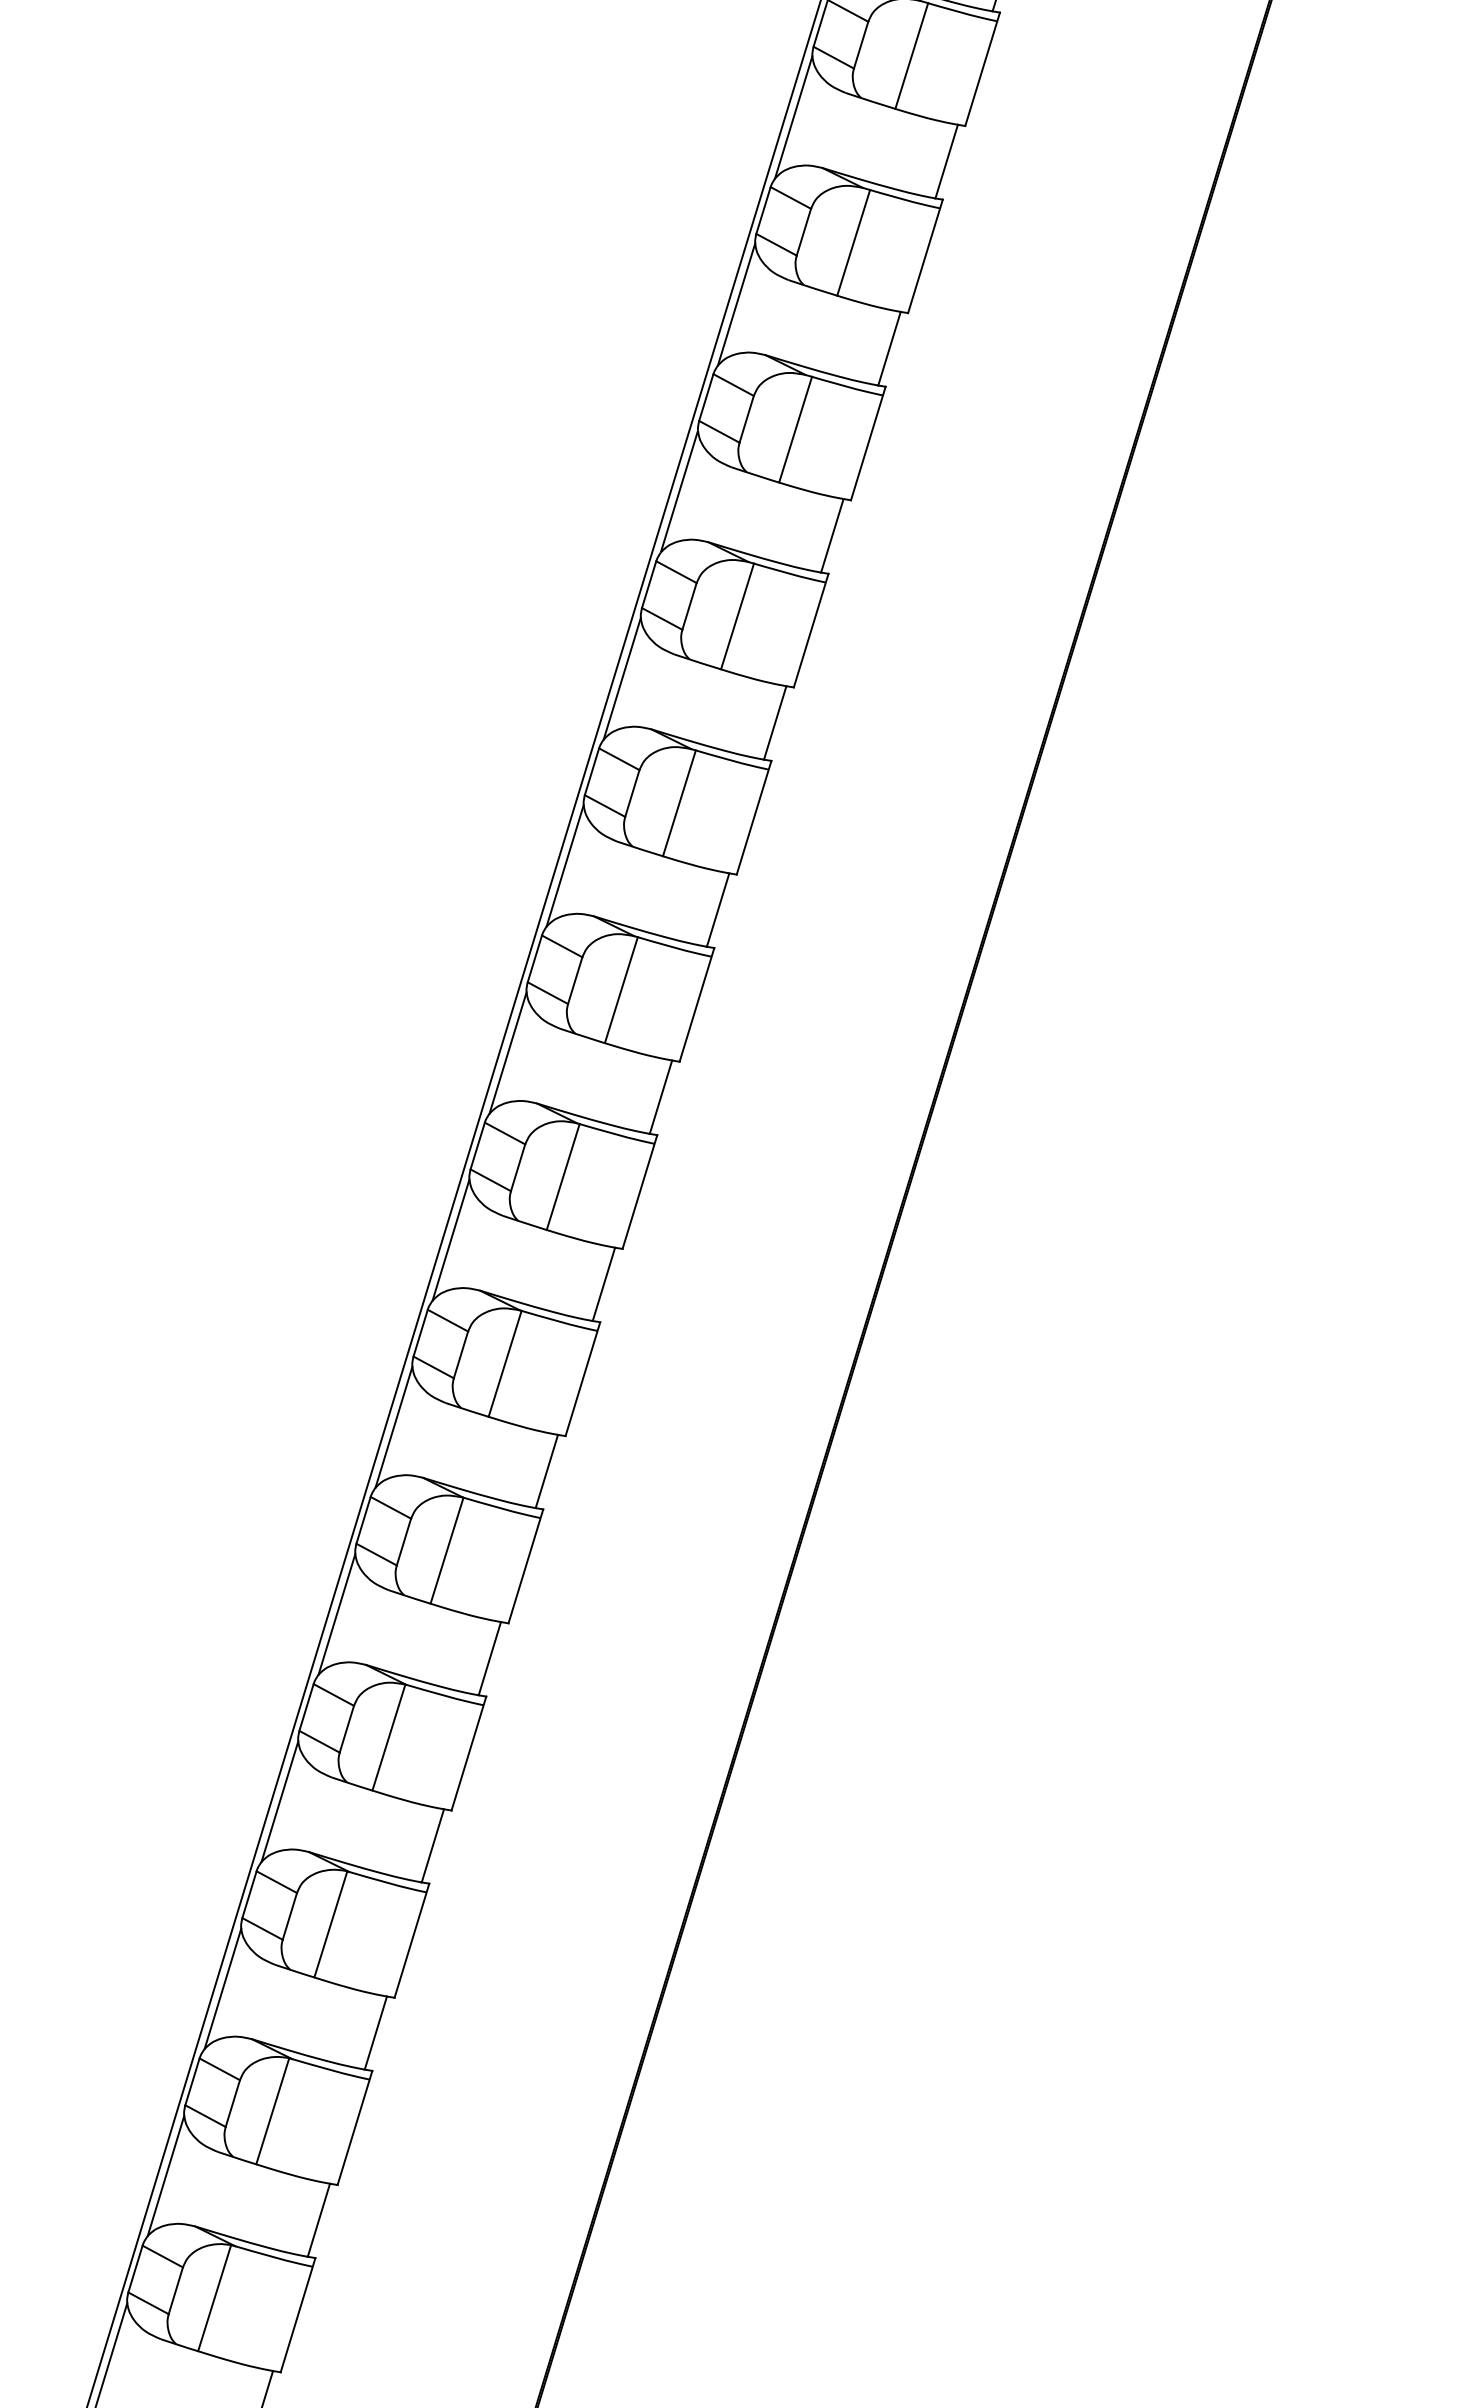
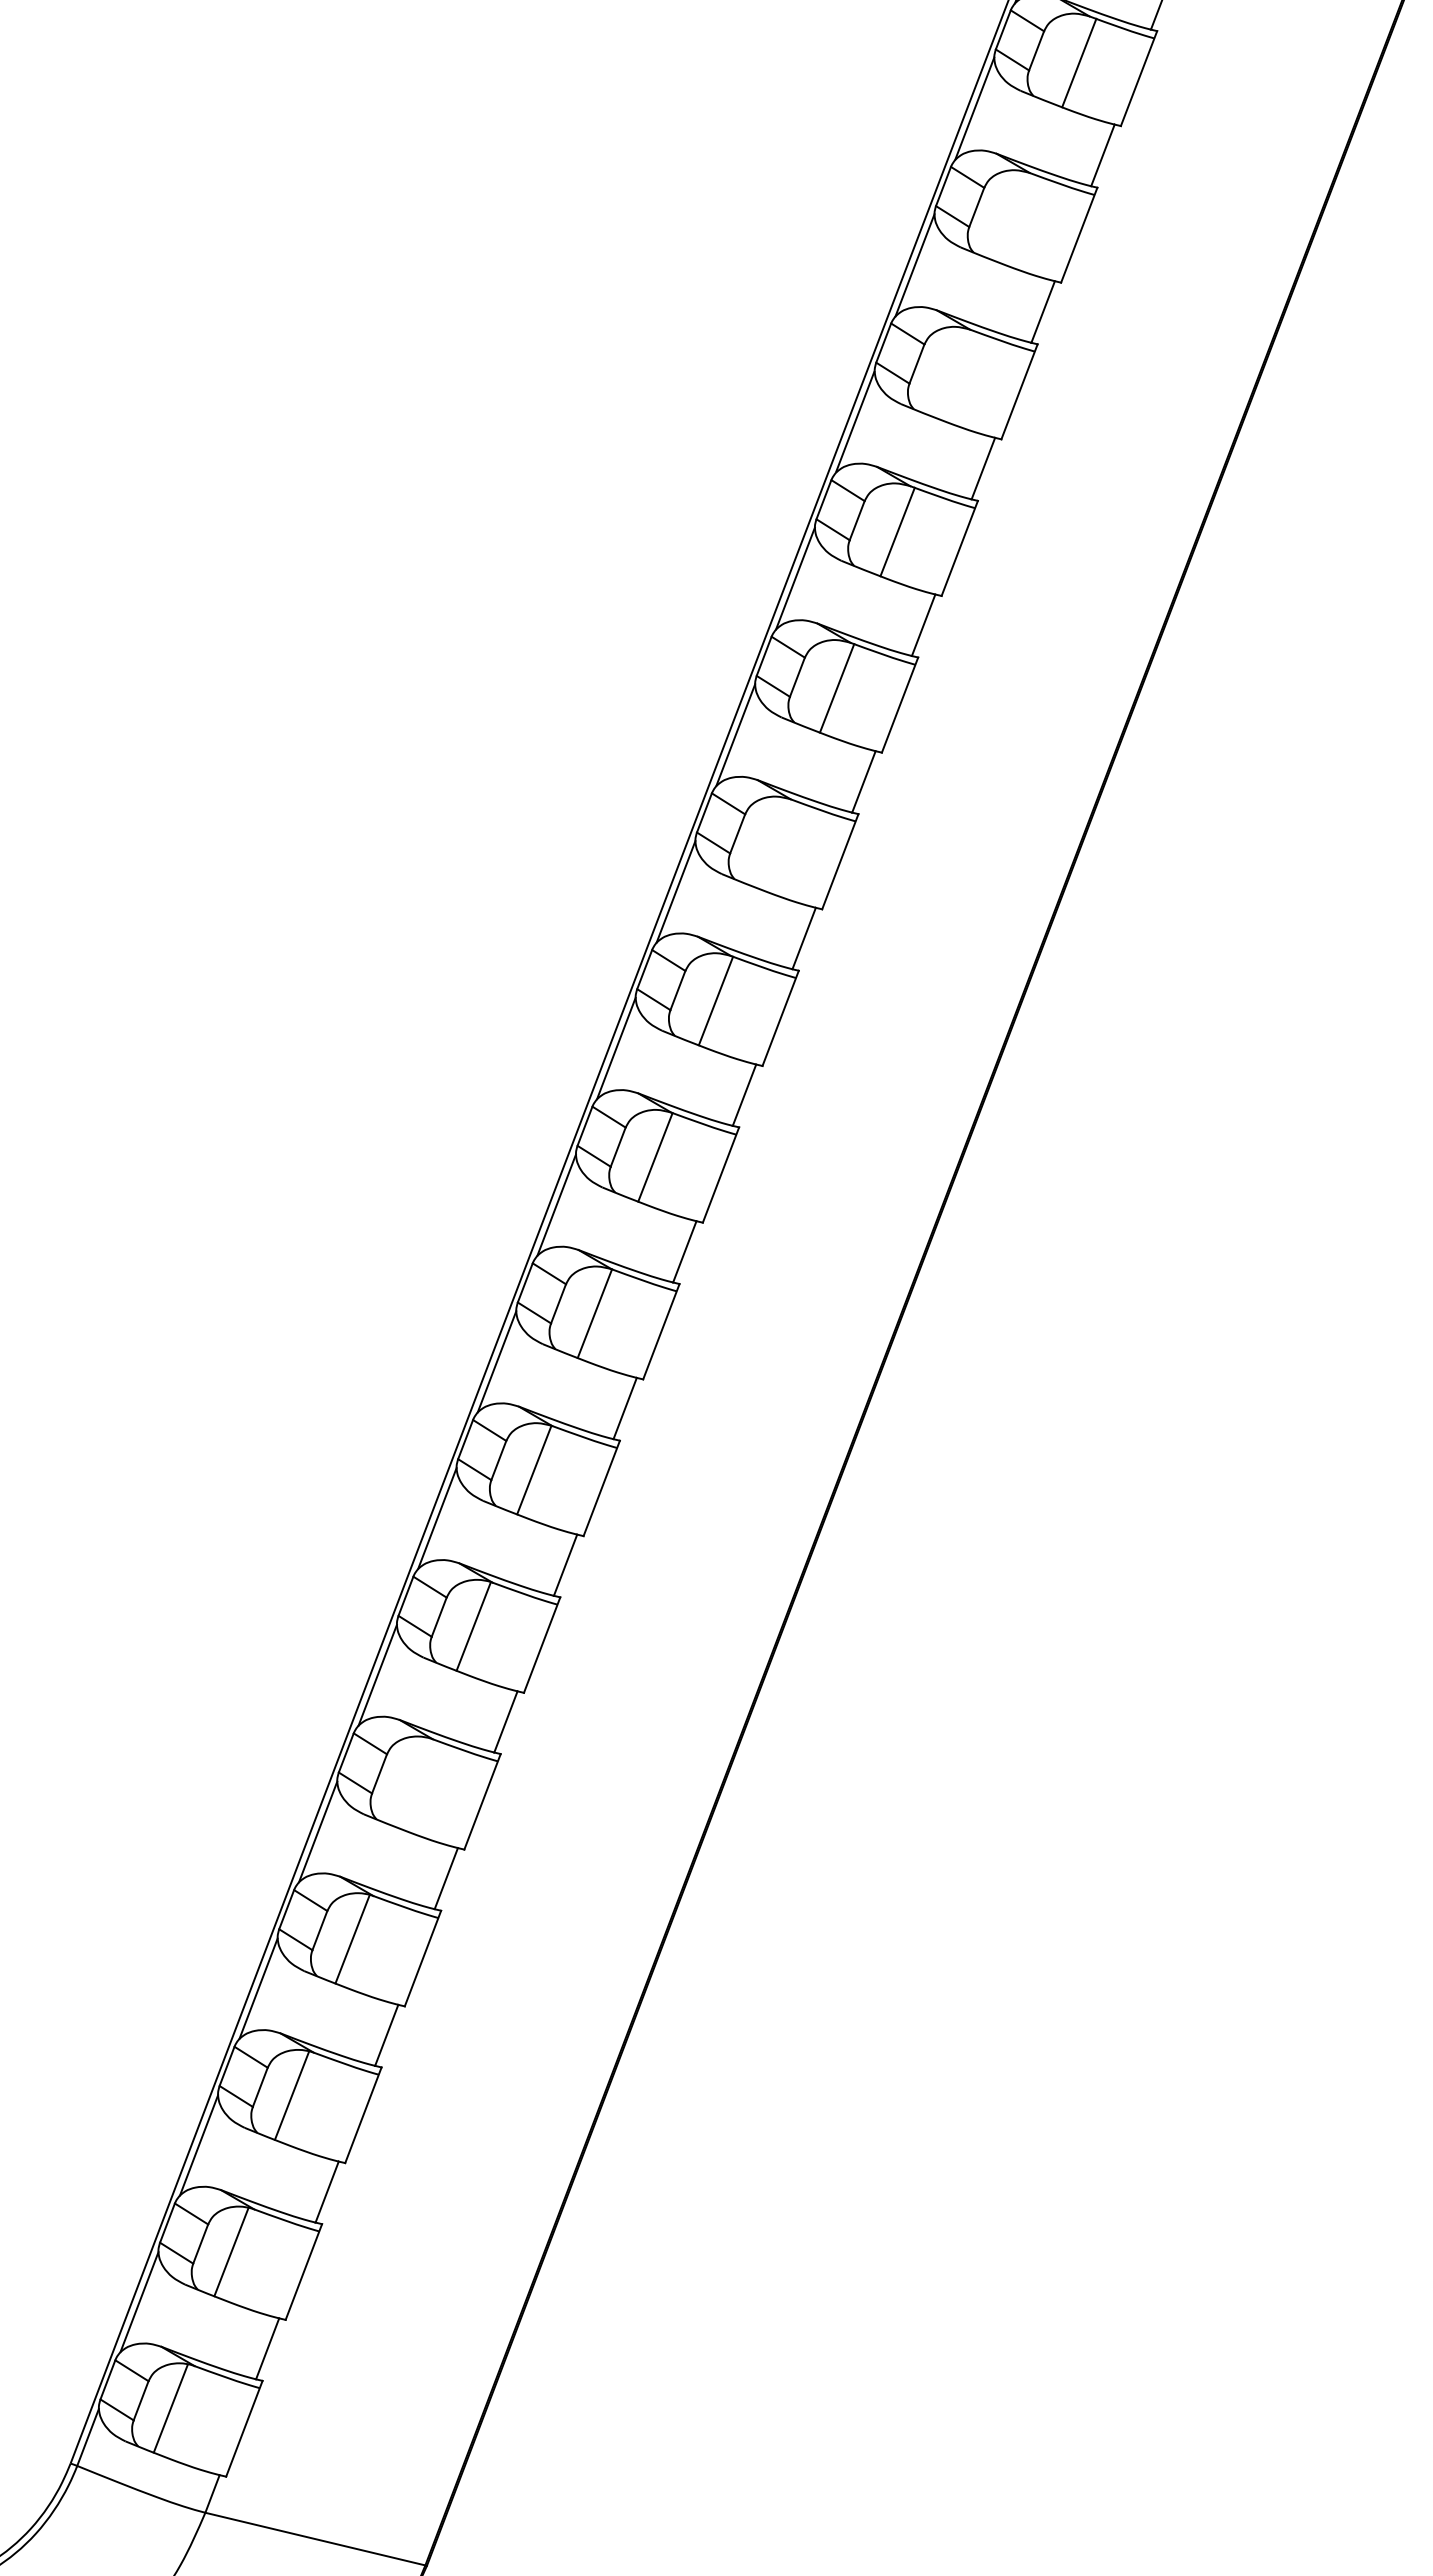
line: (853, 242) -> (1018, 219), removed
line: (795, 429) -> (958, 375), removed
line: (621, 989) -> (776, 844), removed
line: (273, 2110) -> (413, 1782), removed

